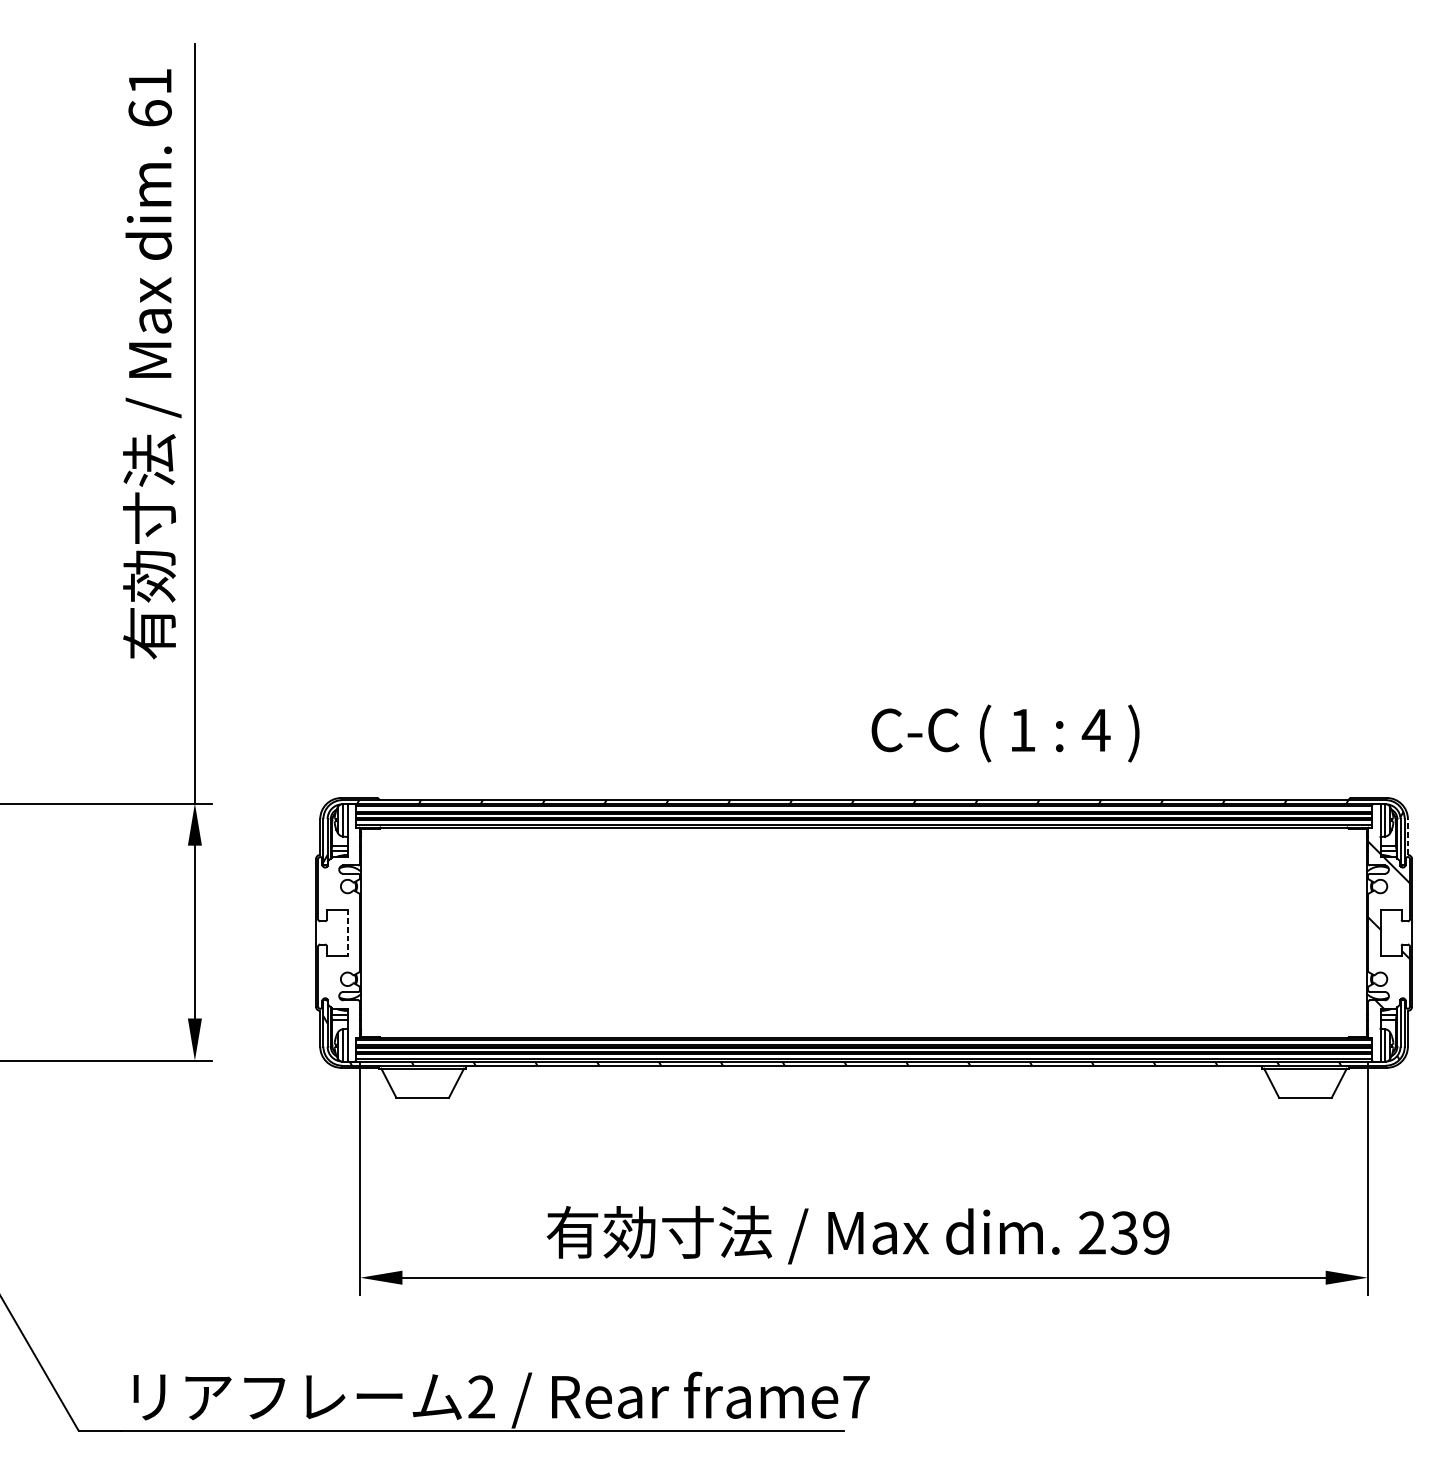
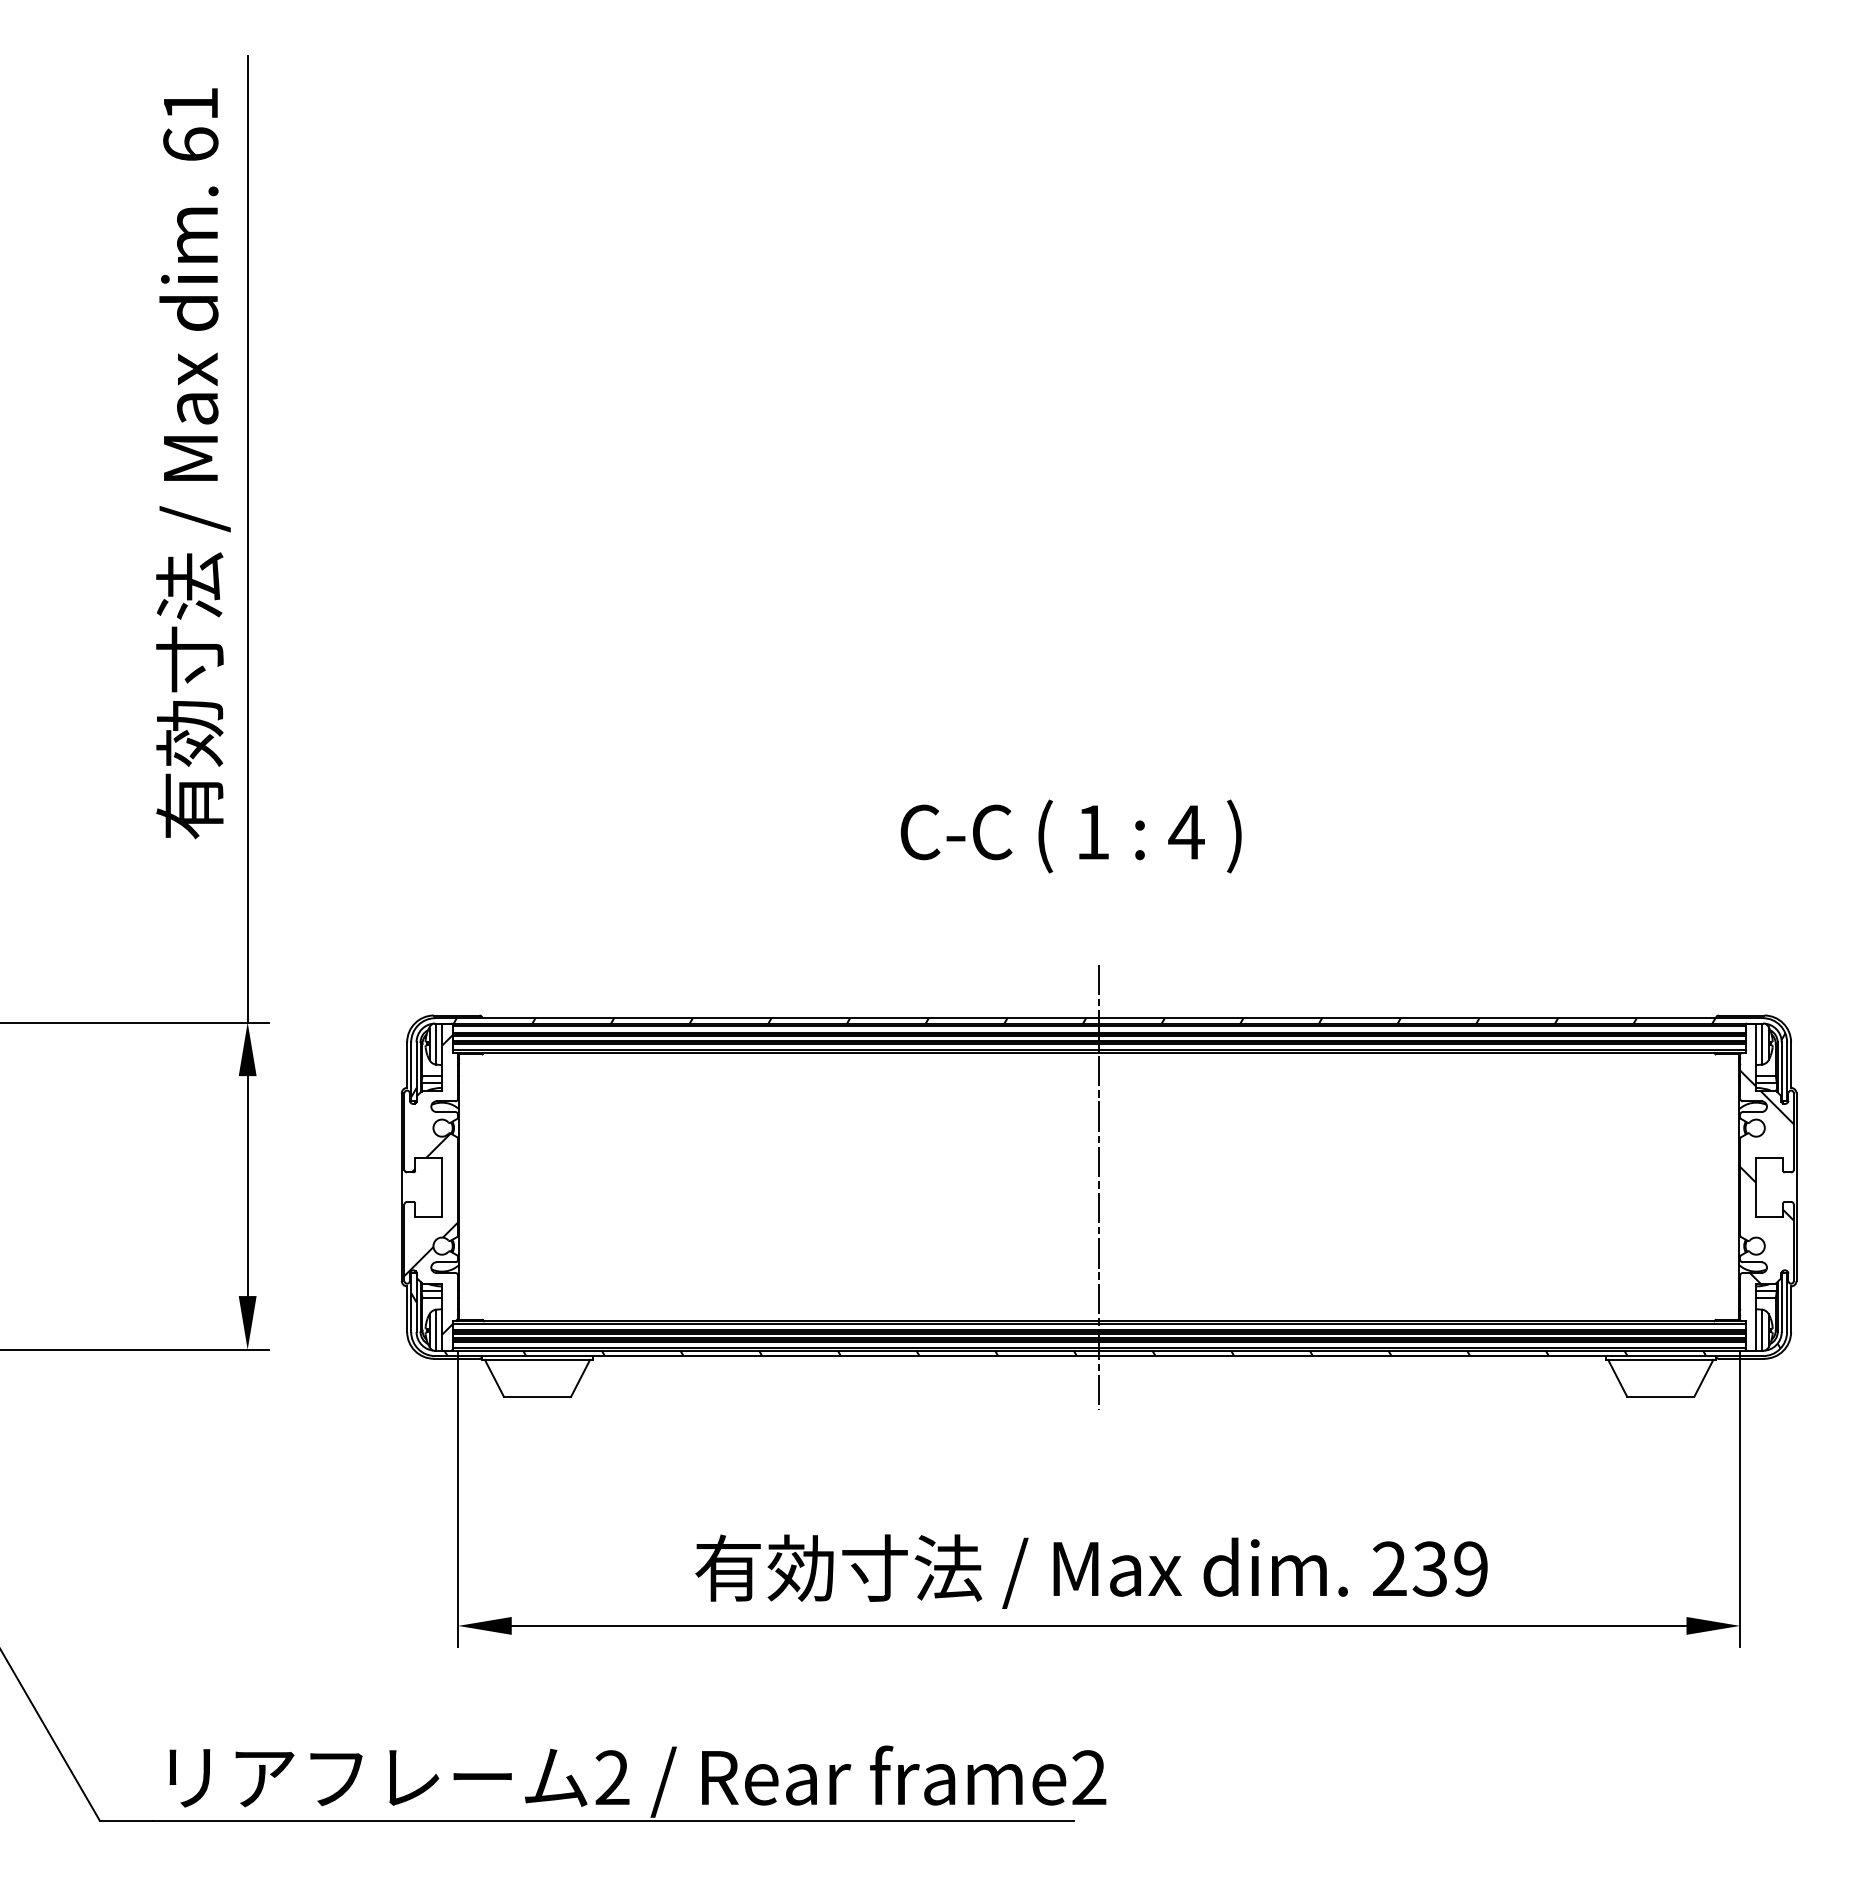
text: (1005, 733) -> (1070, 836), moved
line: (1408, 837) -> (1791, 1065), dashed -> solid
hatch: (339, 930) -> (431, 1184), added
line: (864, 932) -> (1099, 1186), added
line: (348, 933) -> (442, 1187), dashed -> solid
text: (856, 1396) -> (1089, 1777), frame7 -> frame2

